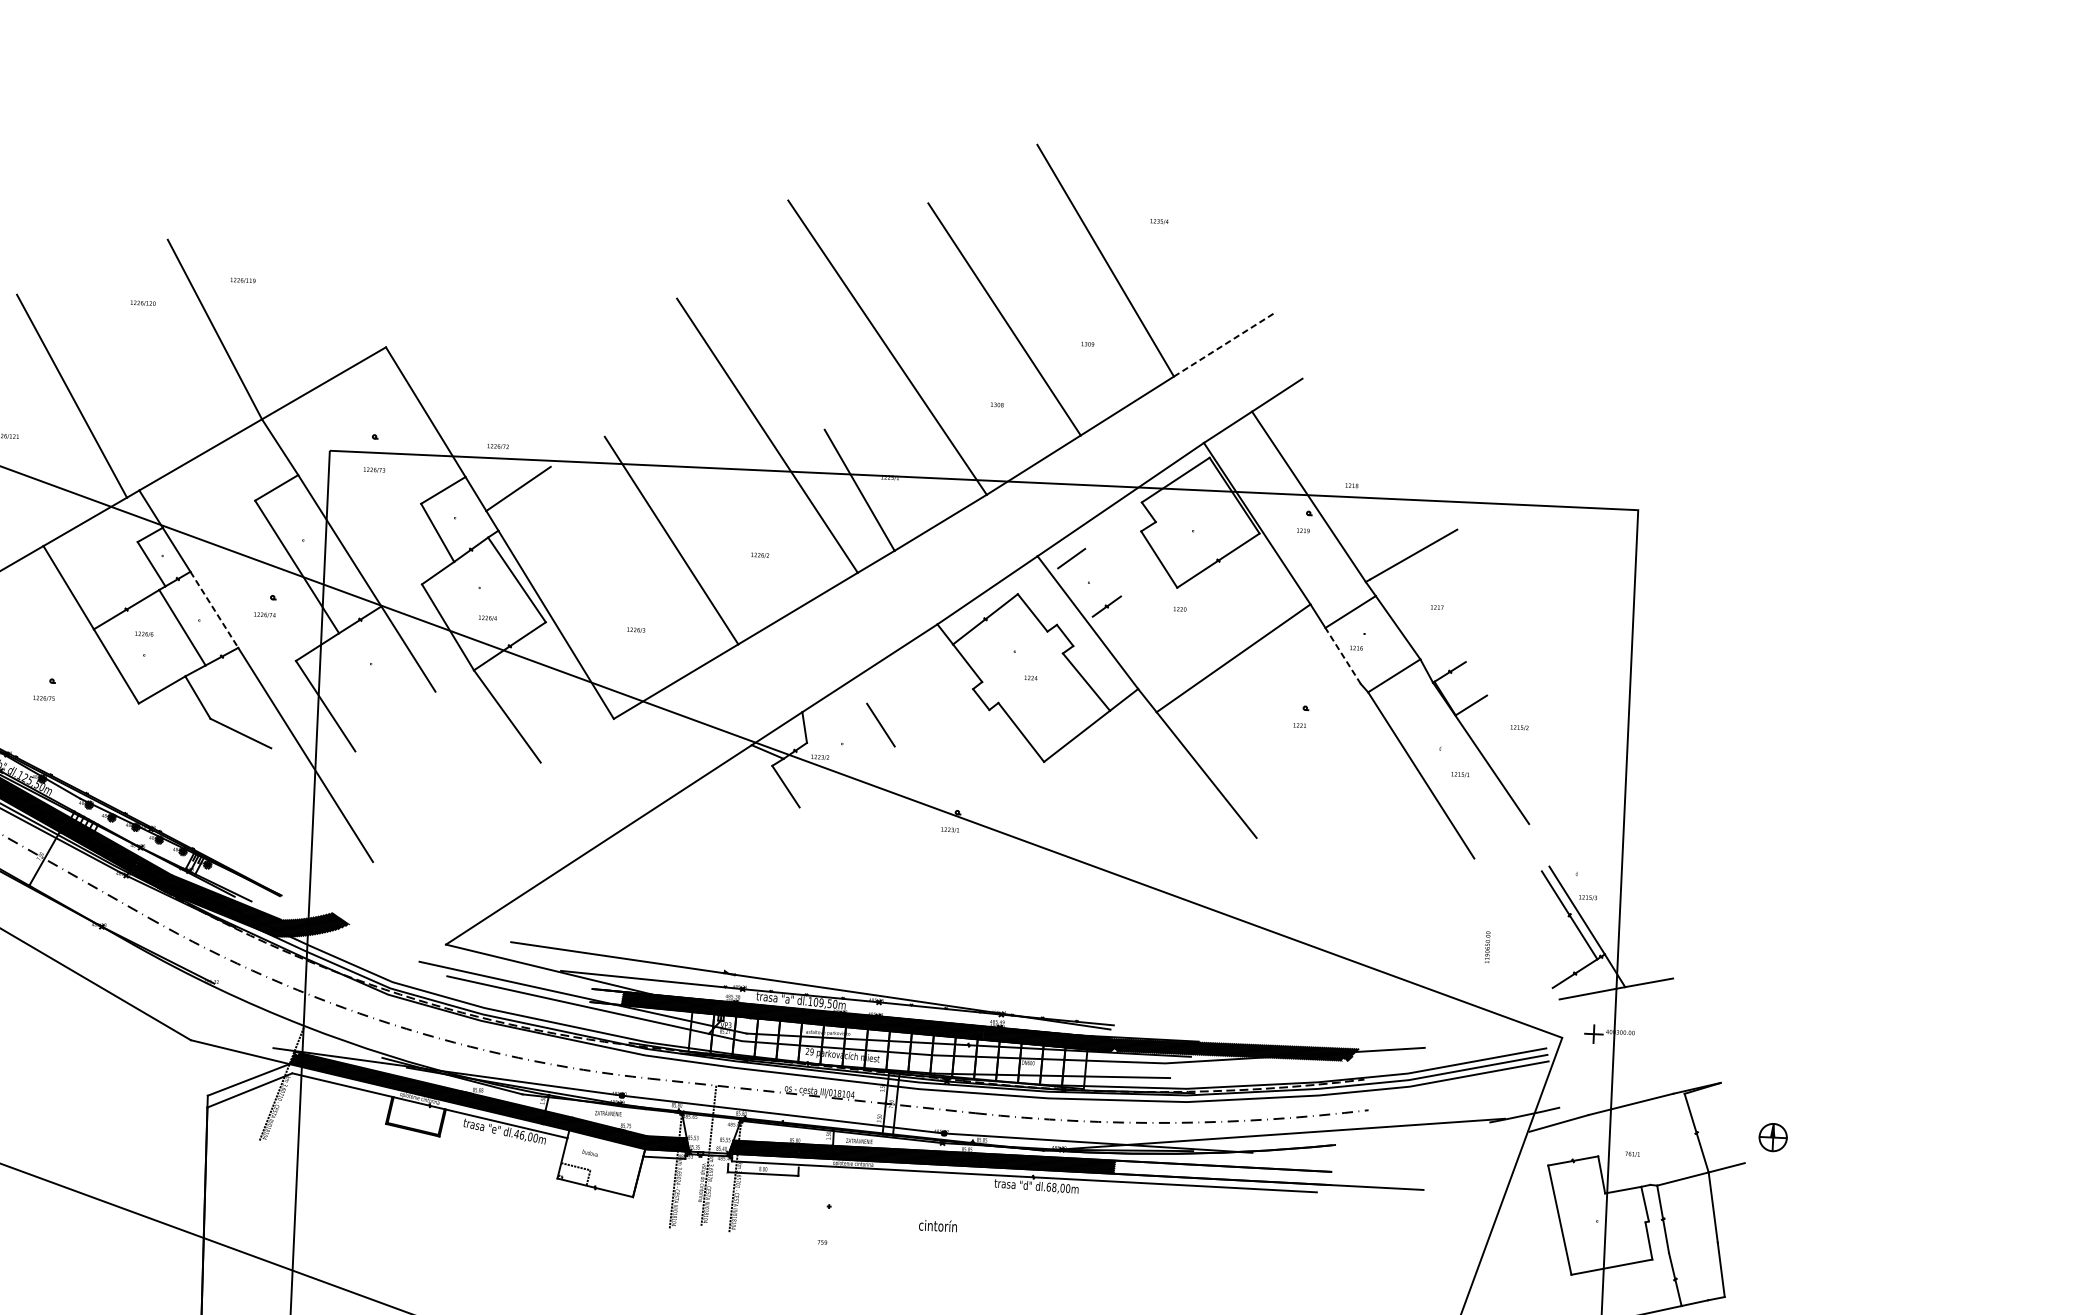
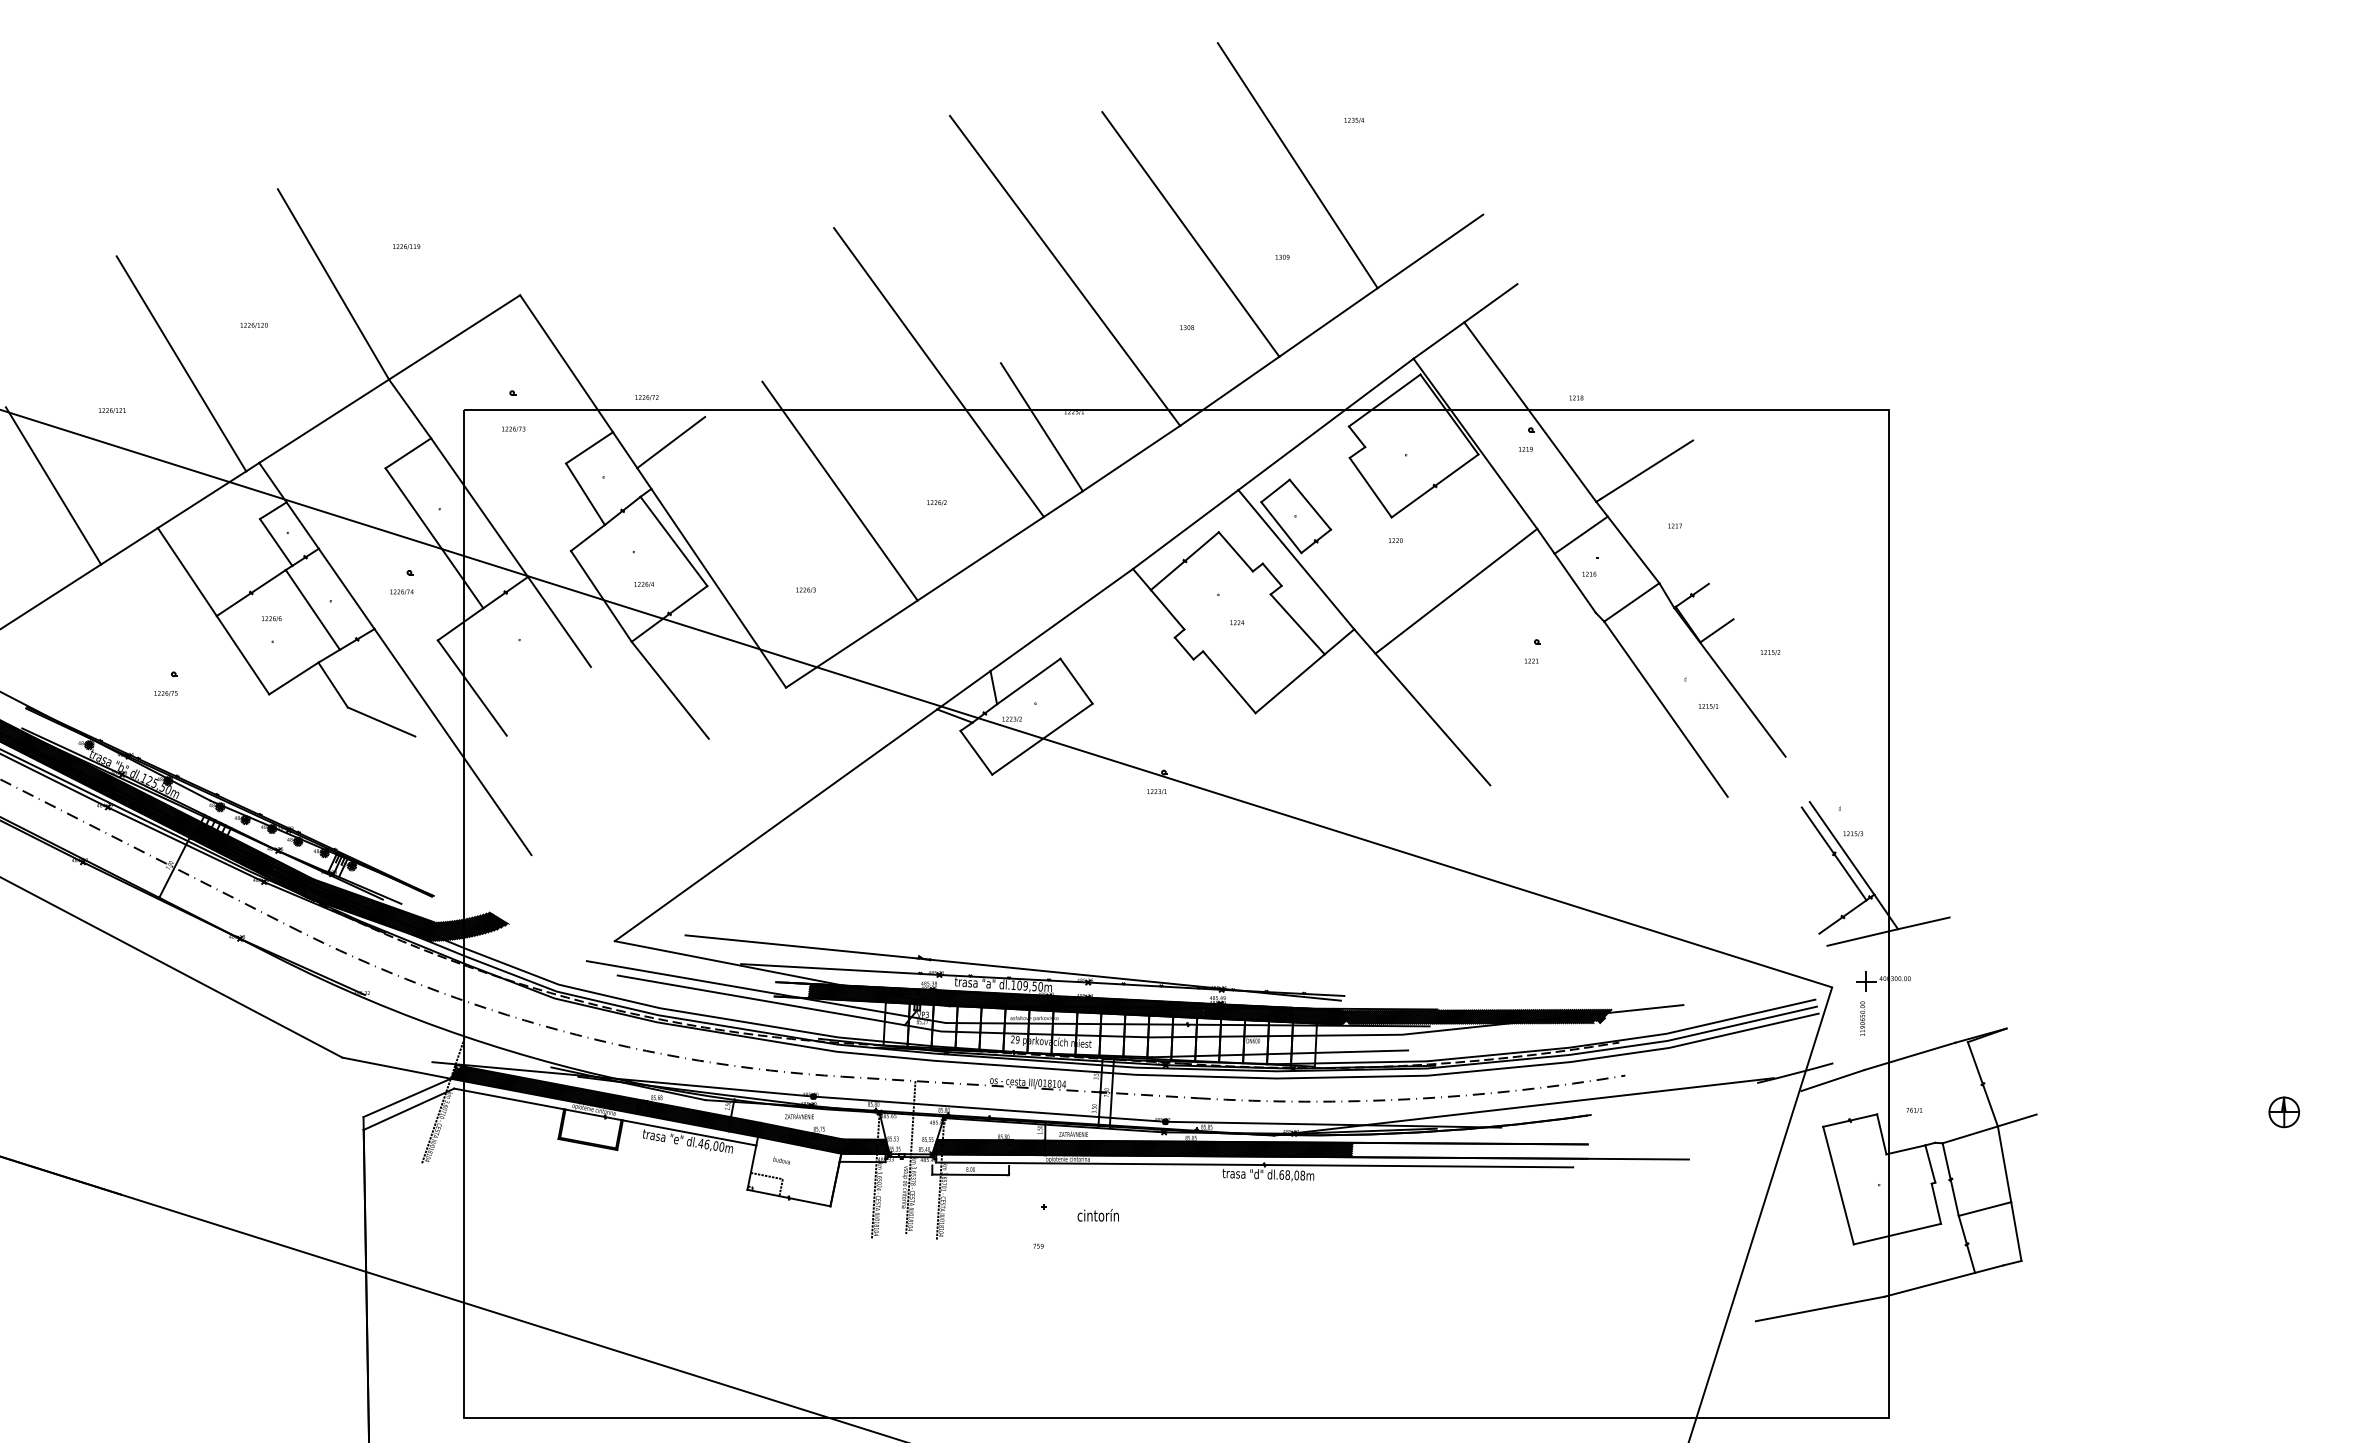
text: (242, 280) -> (406, 246), moved
text: (142, 303) -> (253, 325), moved
line: (1224, 345) -> (1430, 251), dashed -> solid
line: (1102, 572) -> (1309, 504), added
line: (1075, 592) -> (1281, 527), added
line: (214, 609) -> (346, 588), dashed -> solid
line: (1342, 655) -> (1574, 582), dashed -> solid
line: (836, 723) -> (1028, 681), added
line: (847, 776) -> (1042, 738), added
text: (1487, 947) -> (1862, 1018), moved
part: (1772, 1137) -> (2283, 1112), moved
text: (1067, 1188) -> (1302, 1175), dl.68,00m -> dl.68,08m
text: (937, 1225) -> (1097, 1215), moved
line: (1692, 1247) -> (1984, 1208), added

